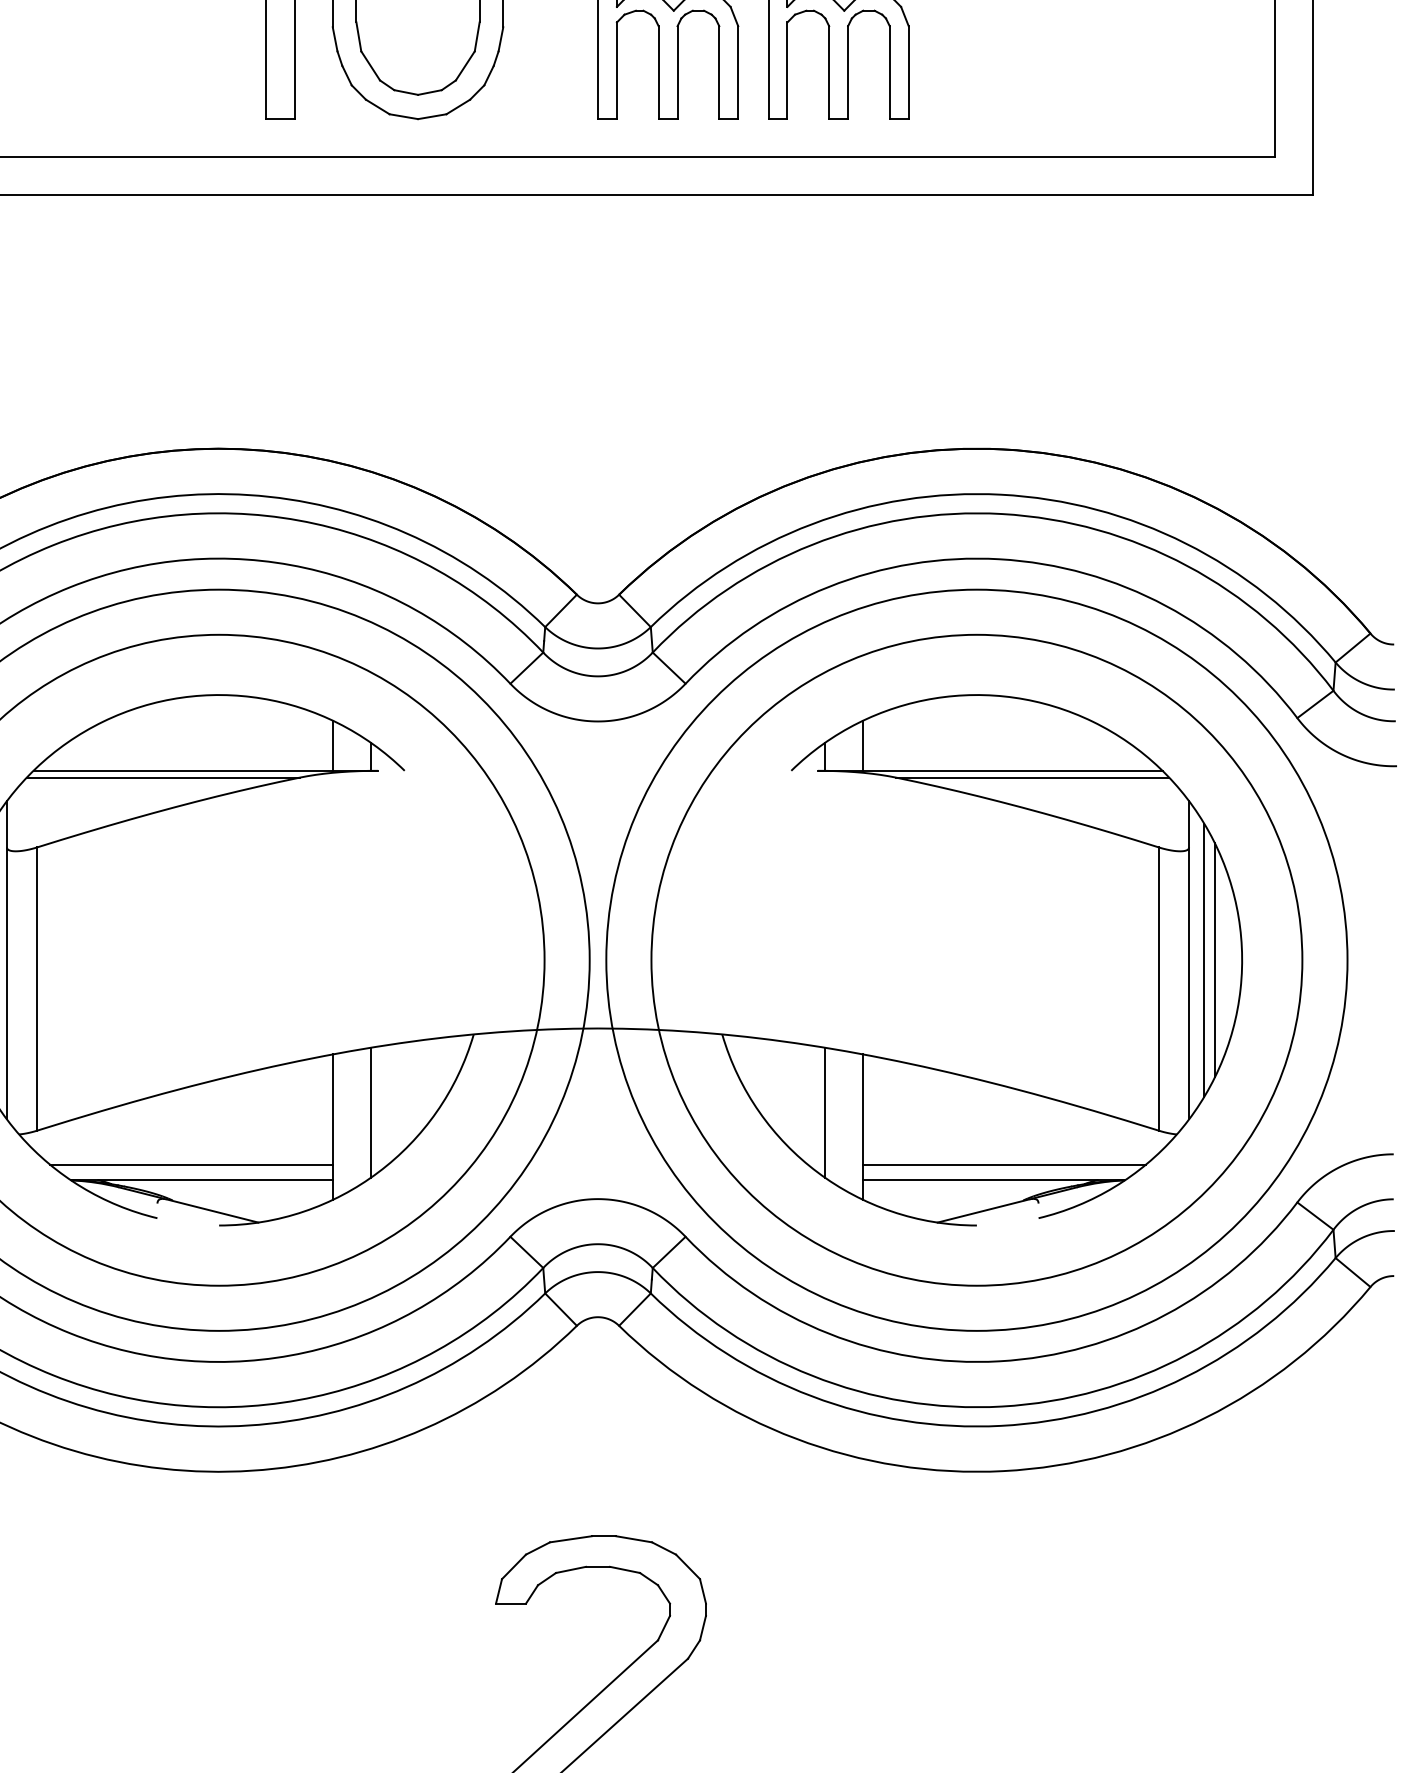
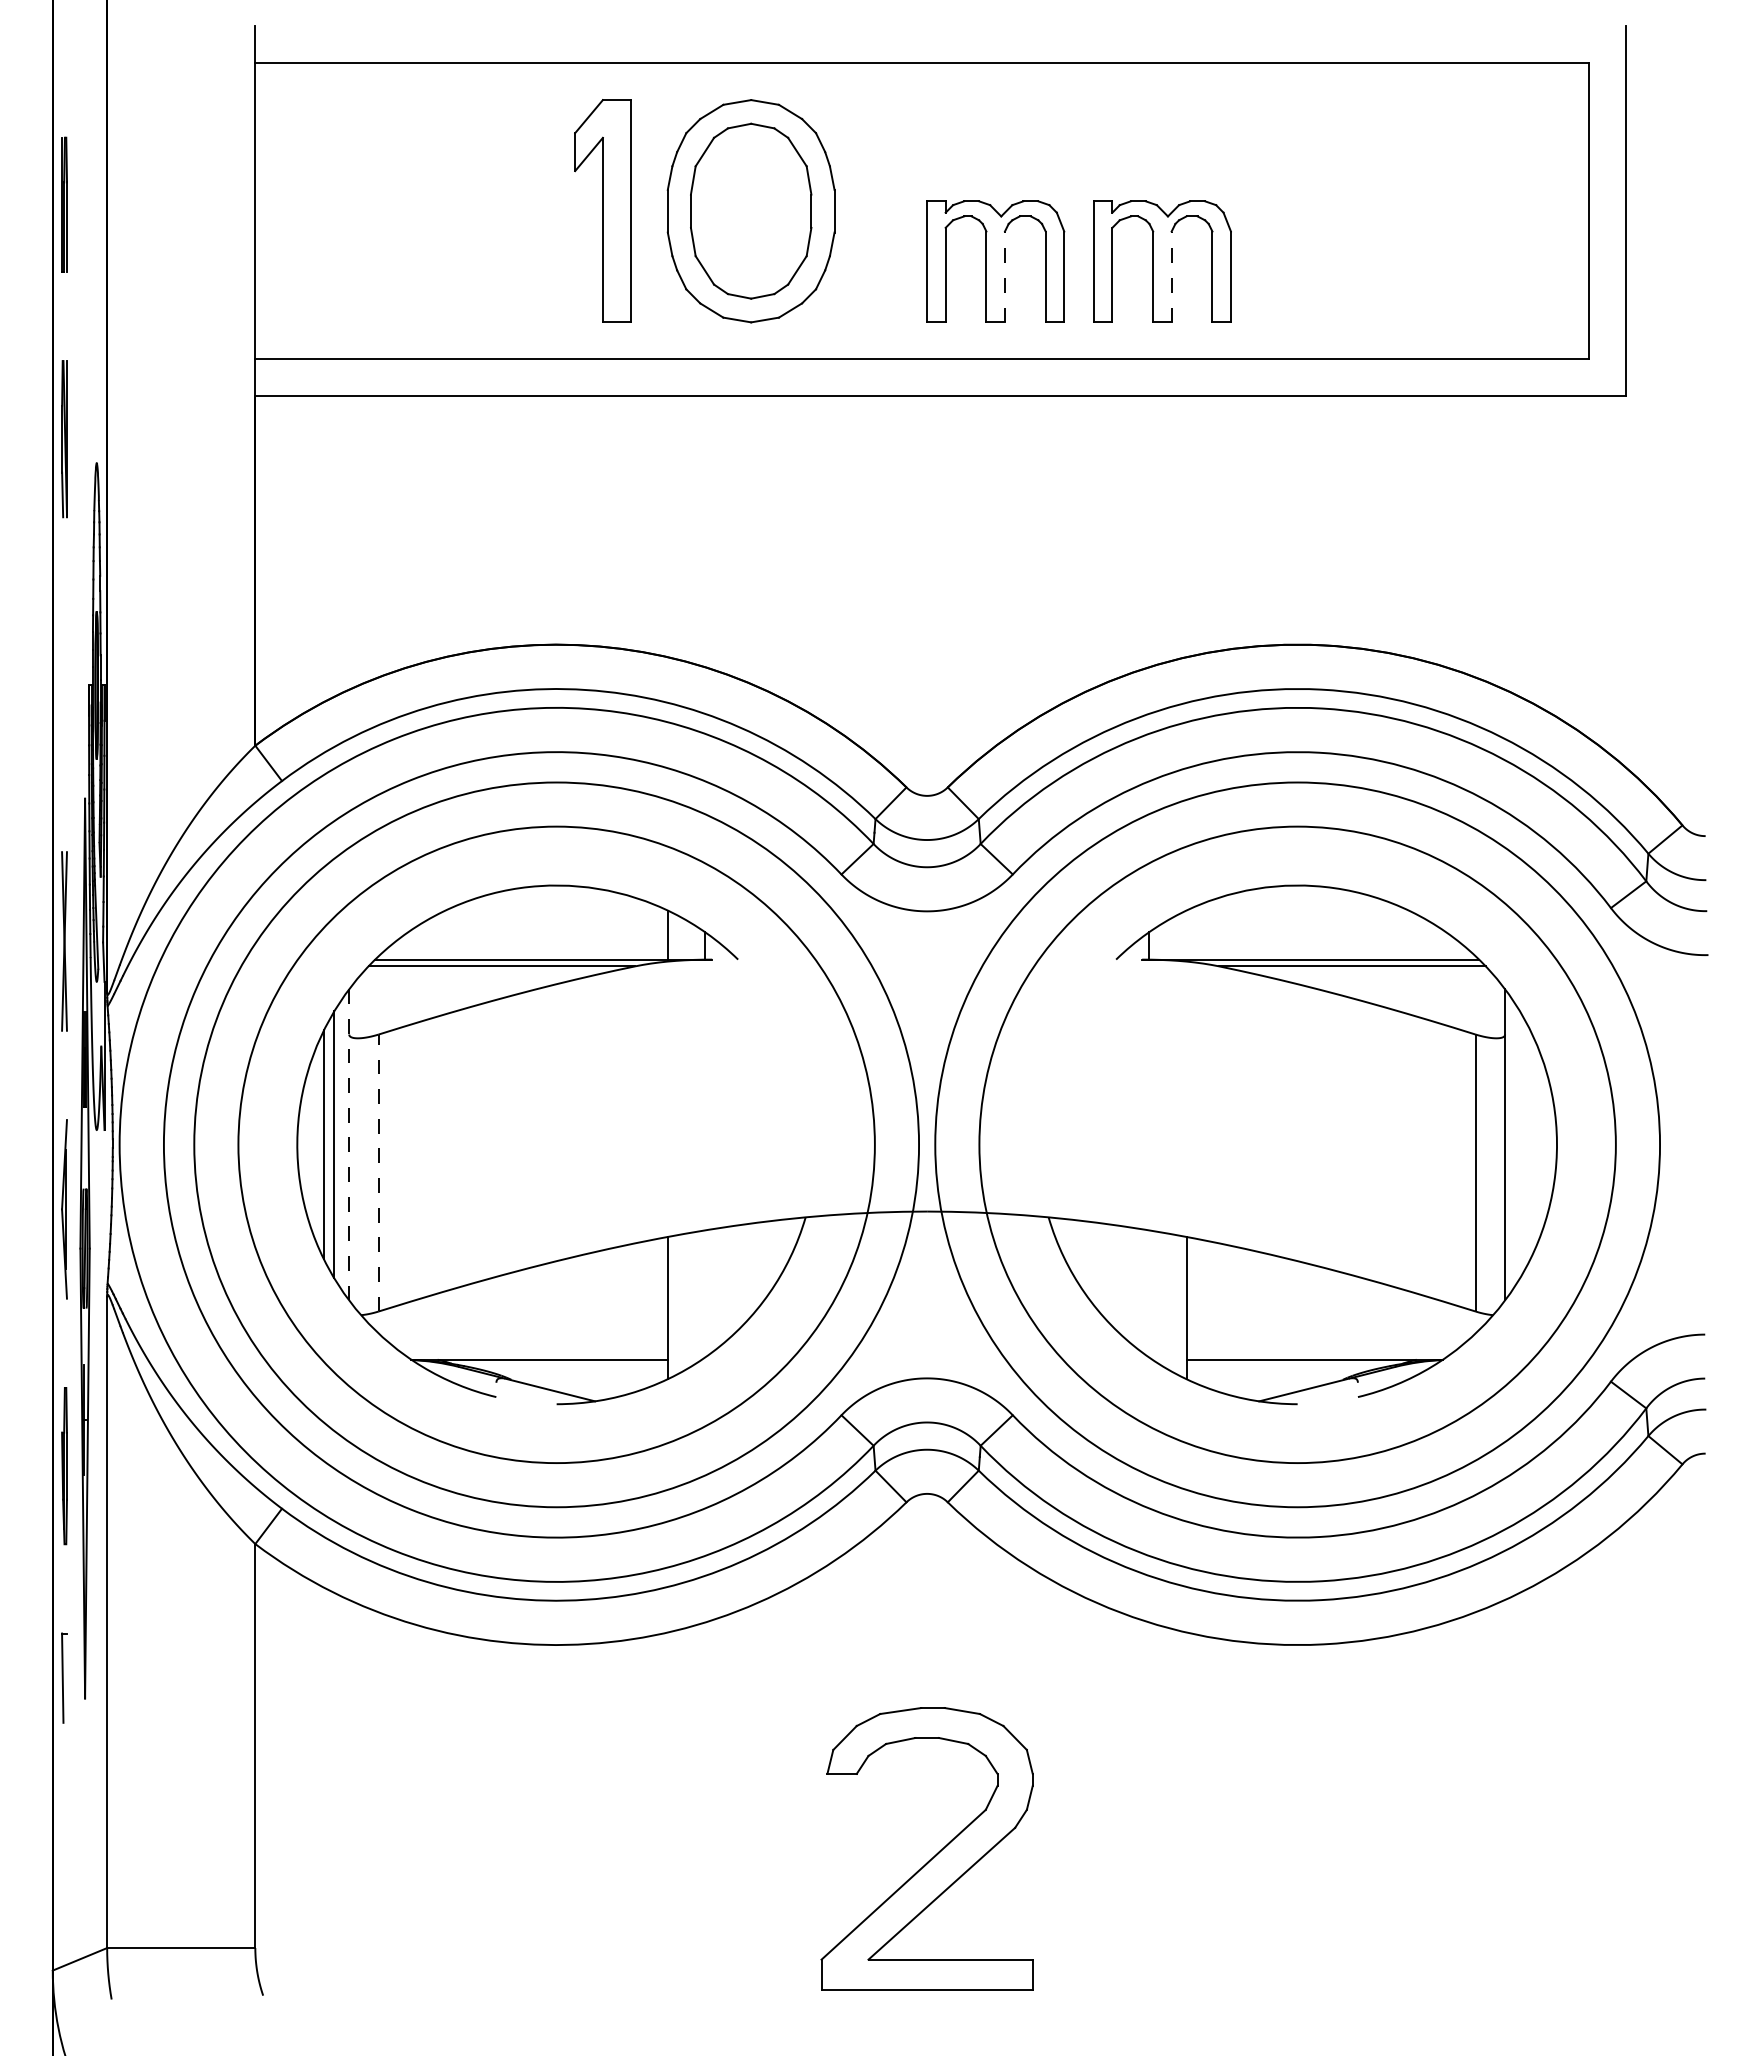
line: (677, 72) -> (1004, 276), solid -> dashed
line: (847, 72) -> (1171, 276), solid -> dashed
line: (863, 745) -> (1186, 934), removed
line: (7, 959) -> (349, 1144), solid -> dashed
line: (1203, 959) -> (1519, 1144), removed
line: (1215, 959) -> (1530, 1144), removed
line: (36, 988) -> (378, 1172), solid -> dashed
line: (370, 1112) -> (704, 1293), removed
line: (825, 1112) -> (1149, 1293), removed
line: (191, 1164) -> (529, 1344), removed
line: (1004, 1164) -> (1324, 1344), removed

